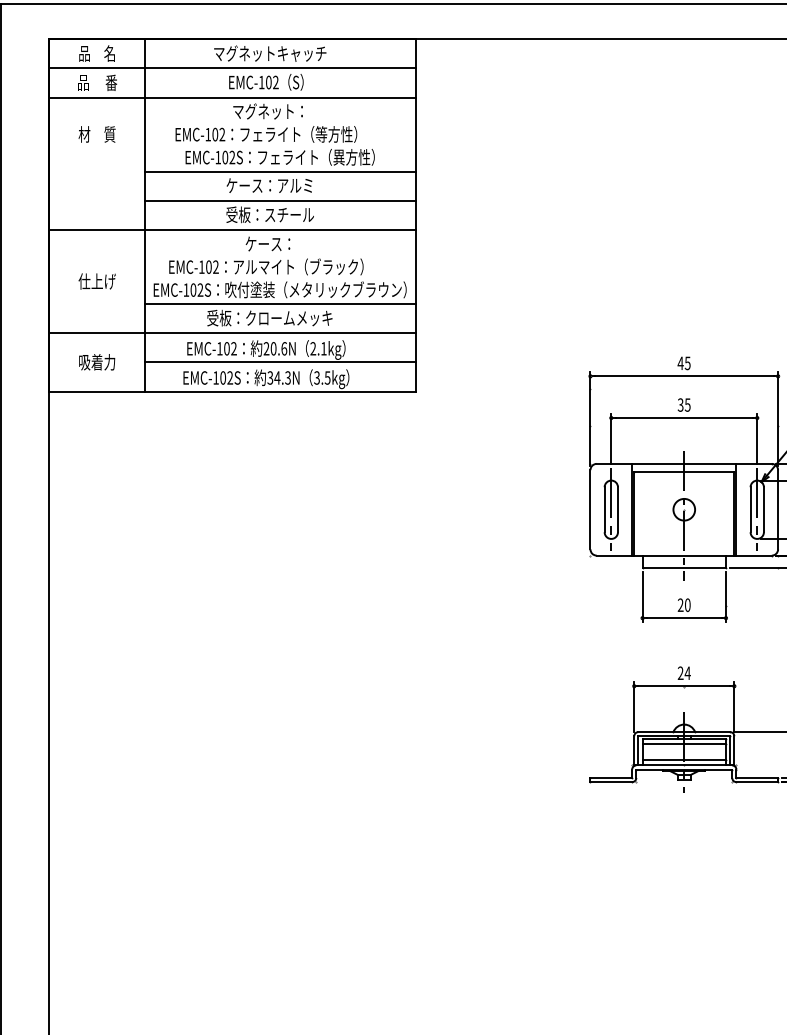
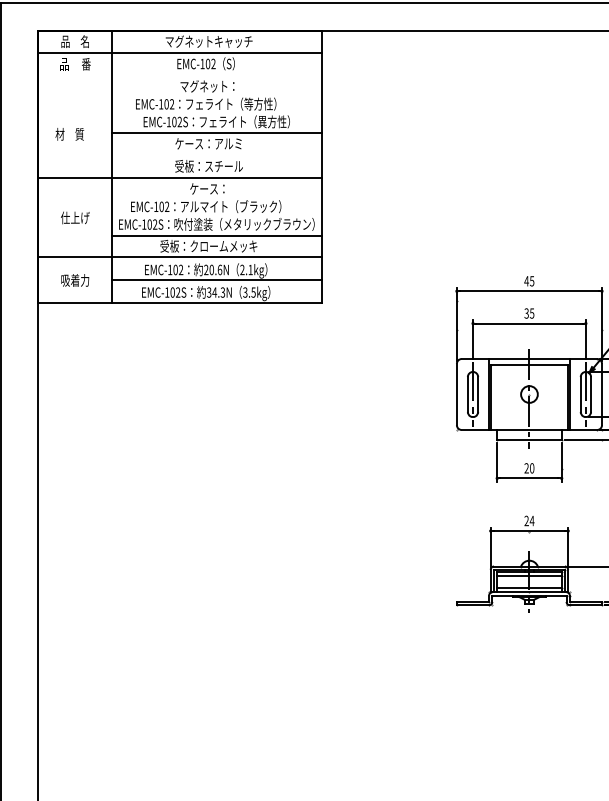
line: (232, 97) -> (179, 75), removed
text: (96, 134) -> (69, 134), moved
line: (280, 200) -> (217, 155), removed

